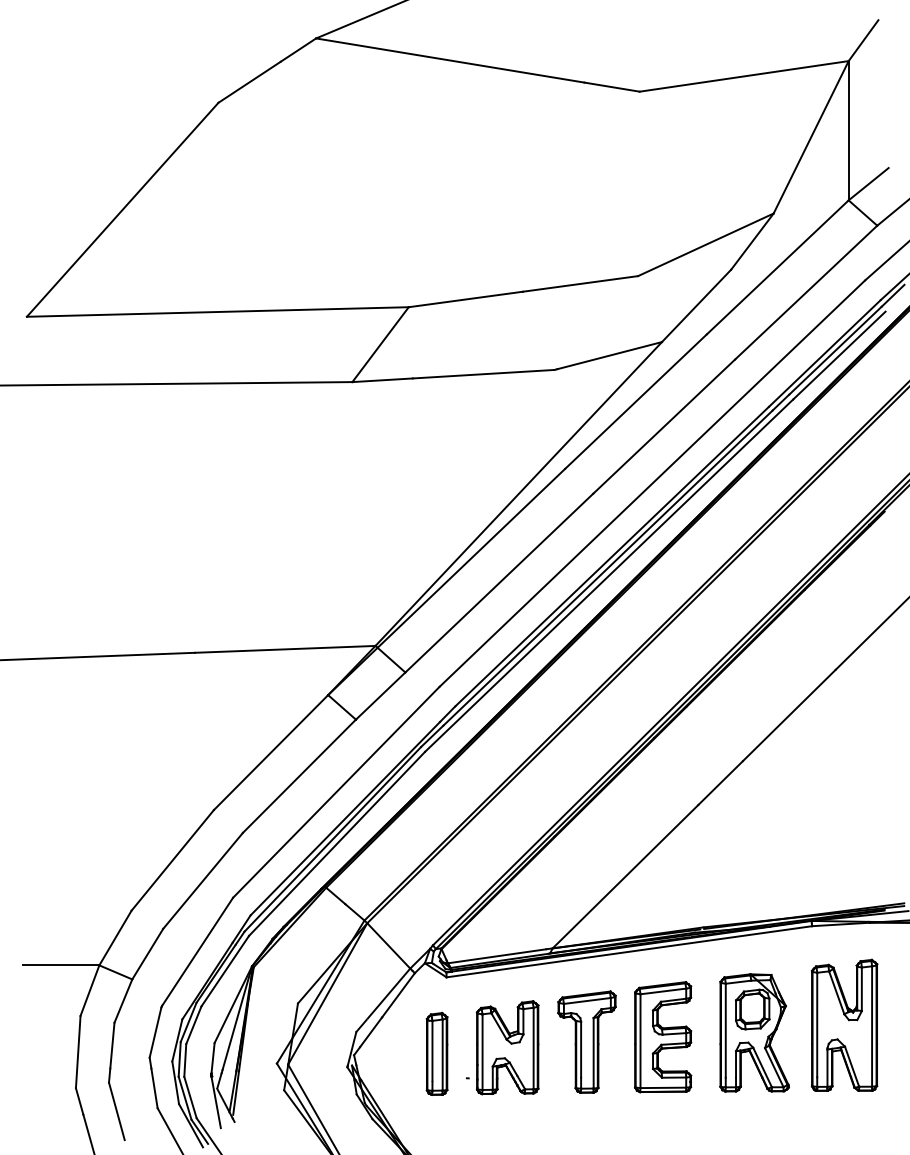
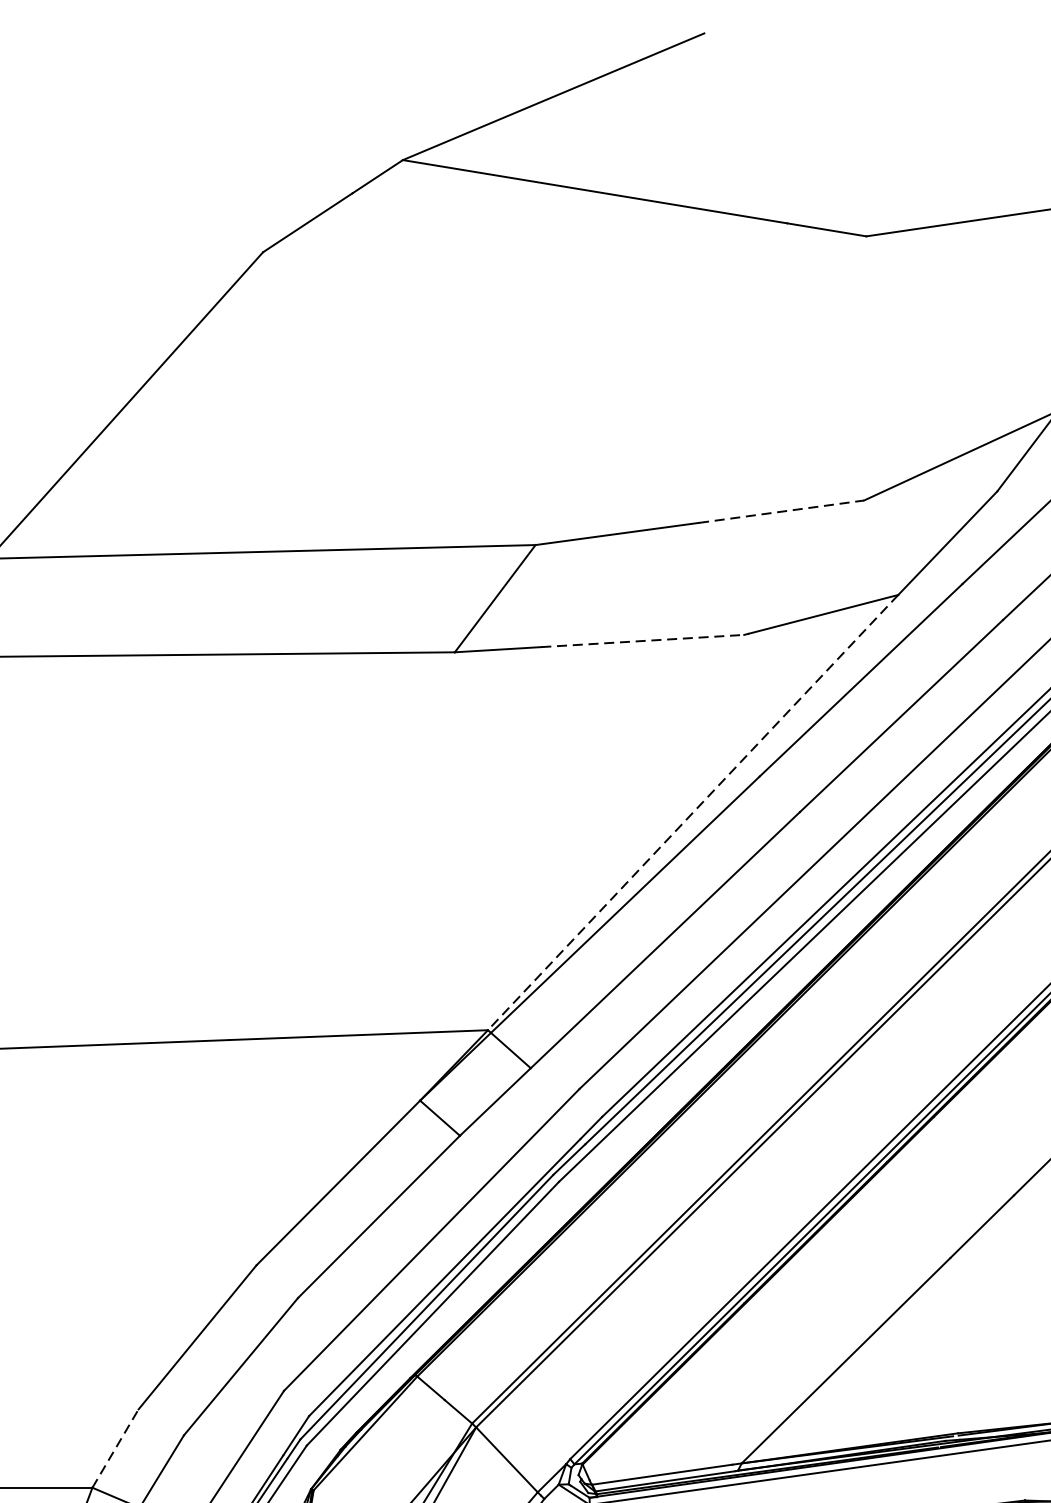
line: (580, 283) -> (781, 511), solid -> dashed
line: (483, 374) -> (642, 641), solid -> dashed
line: (518, 494) -> (692, 813), solid -> dashed
line: (115, 938) -> (115, 1449), solid -> dashed

